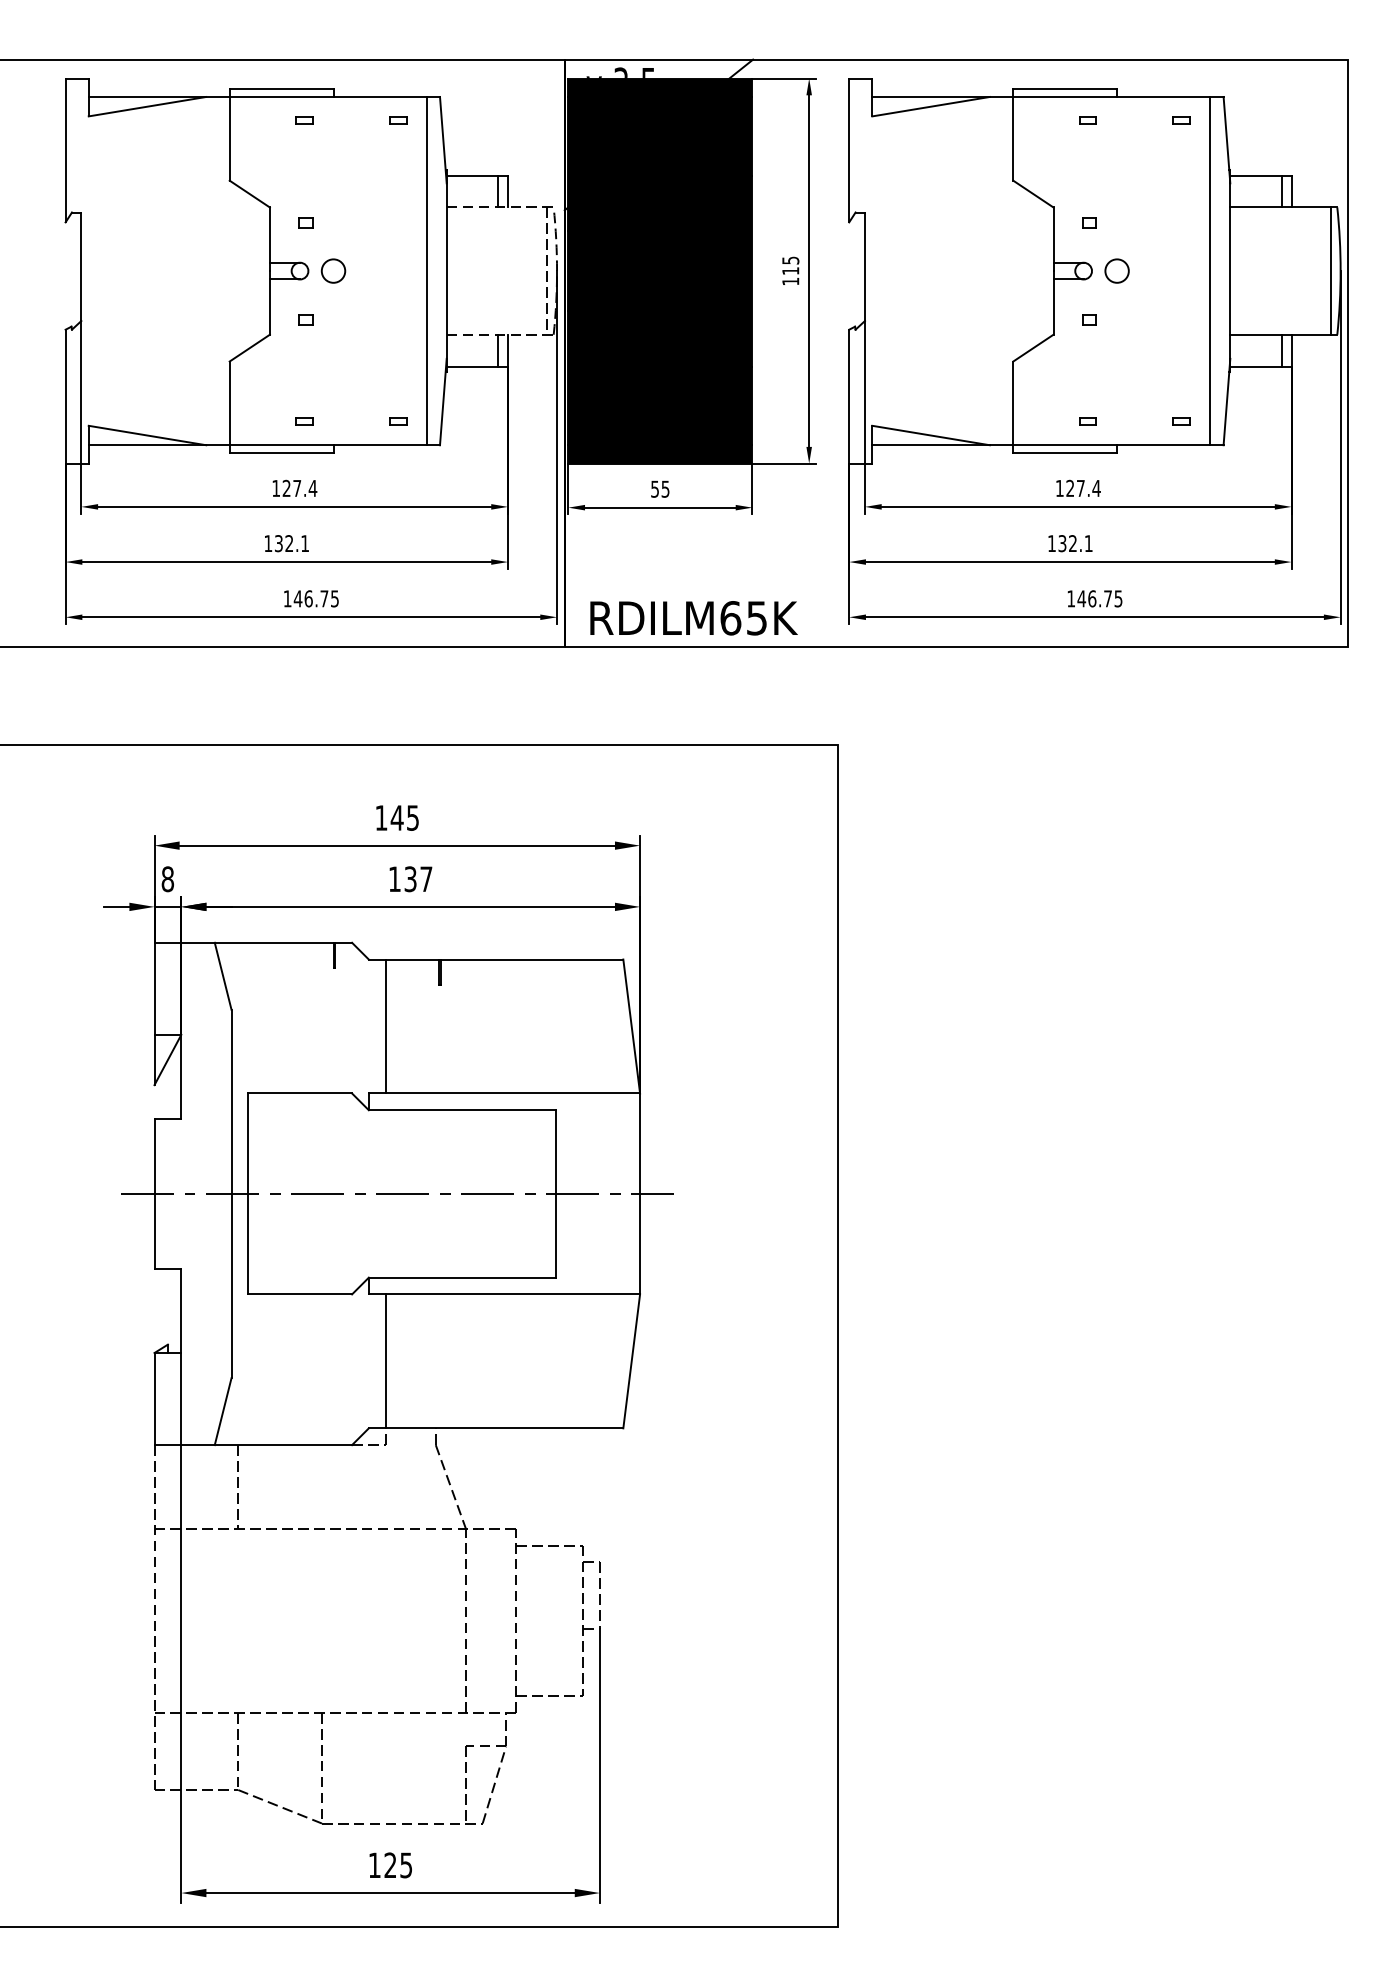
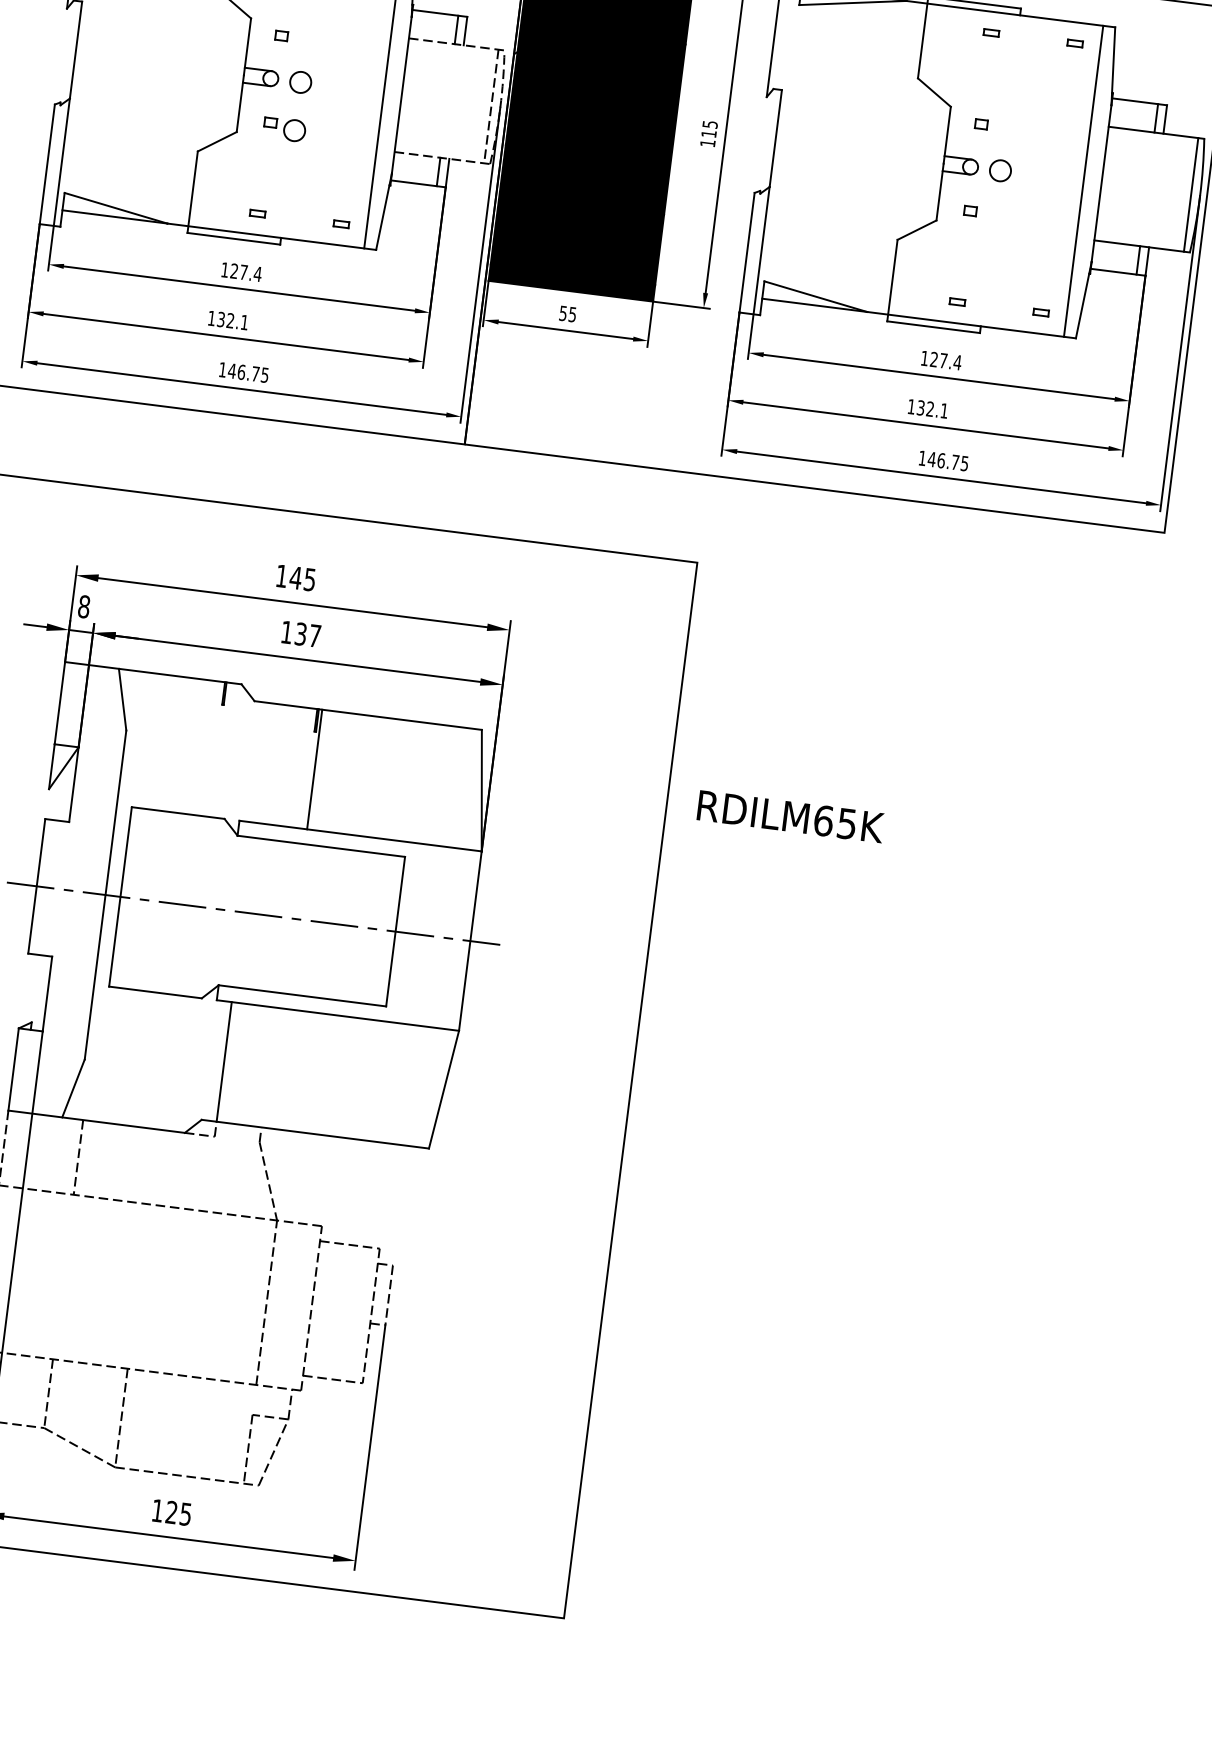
circle: (333, 324) -> (294, 130), added
text: (693, 618) -> (790, 816), moved
line: (385, 1026) -> (314, 769), moved

